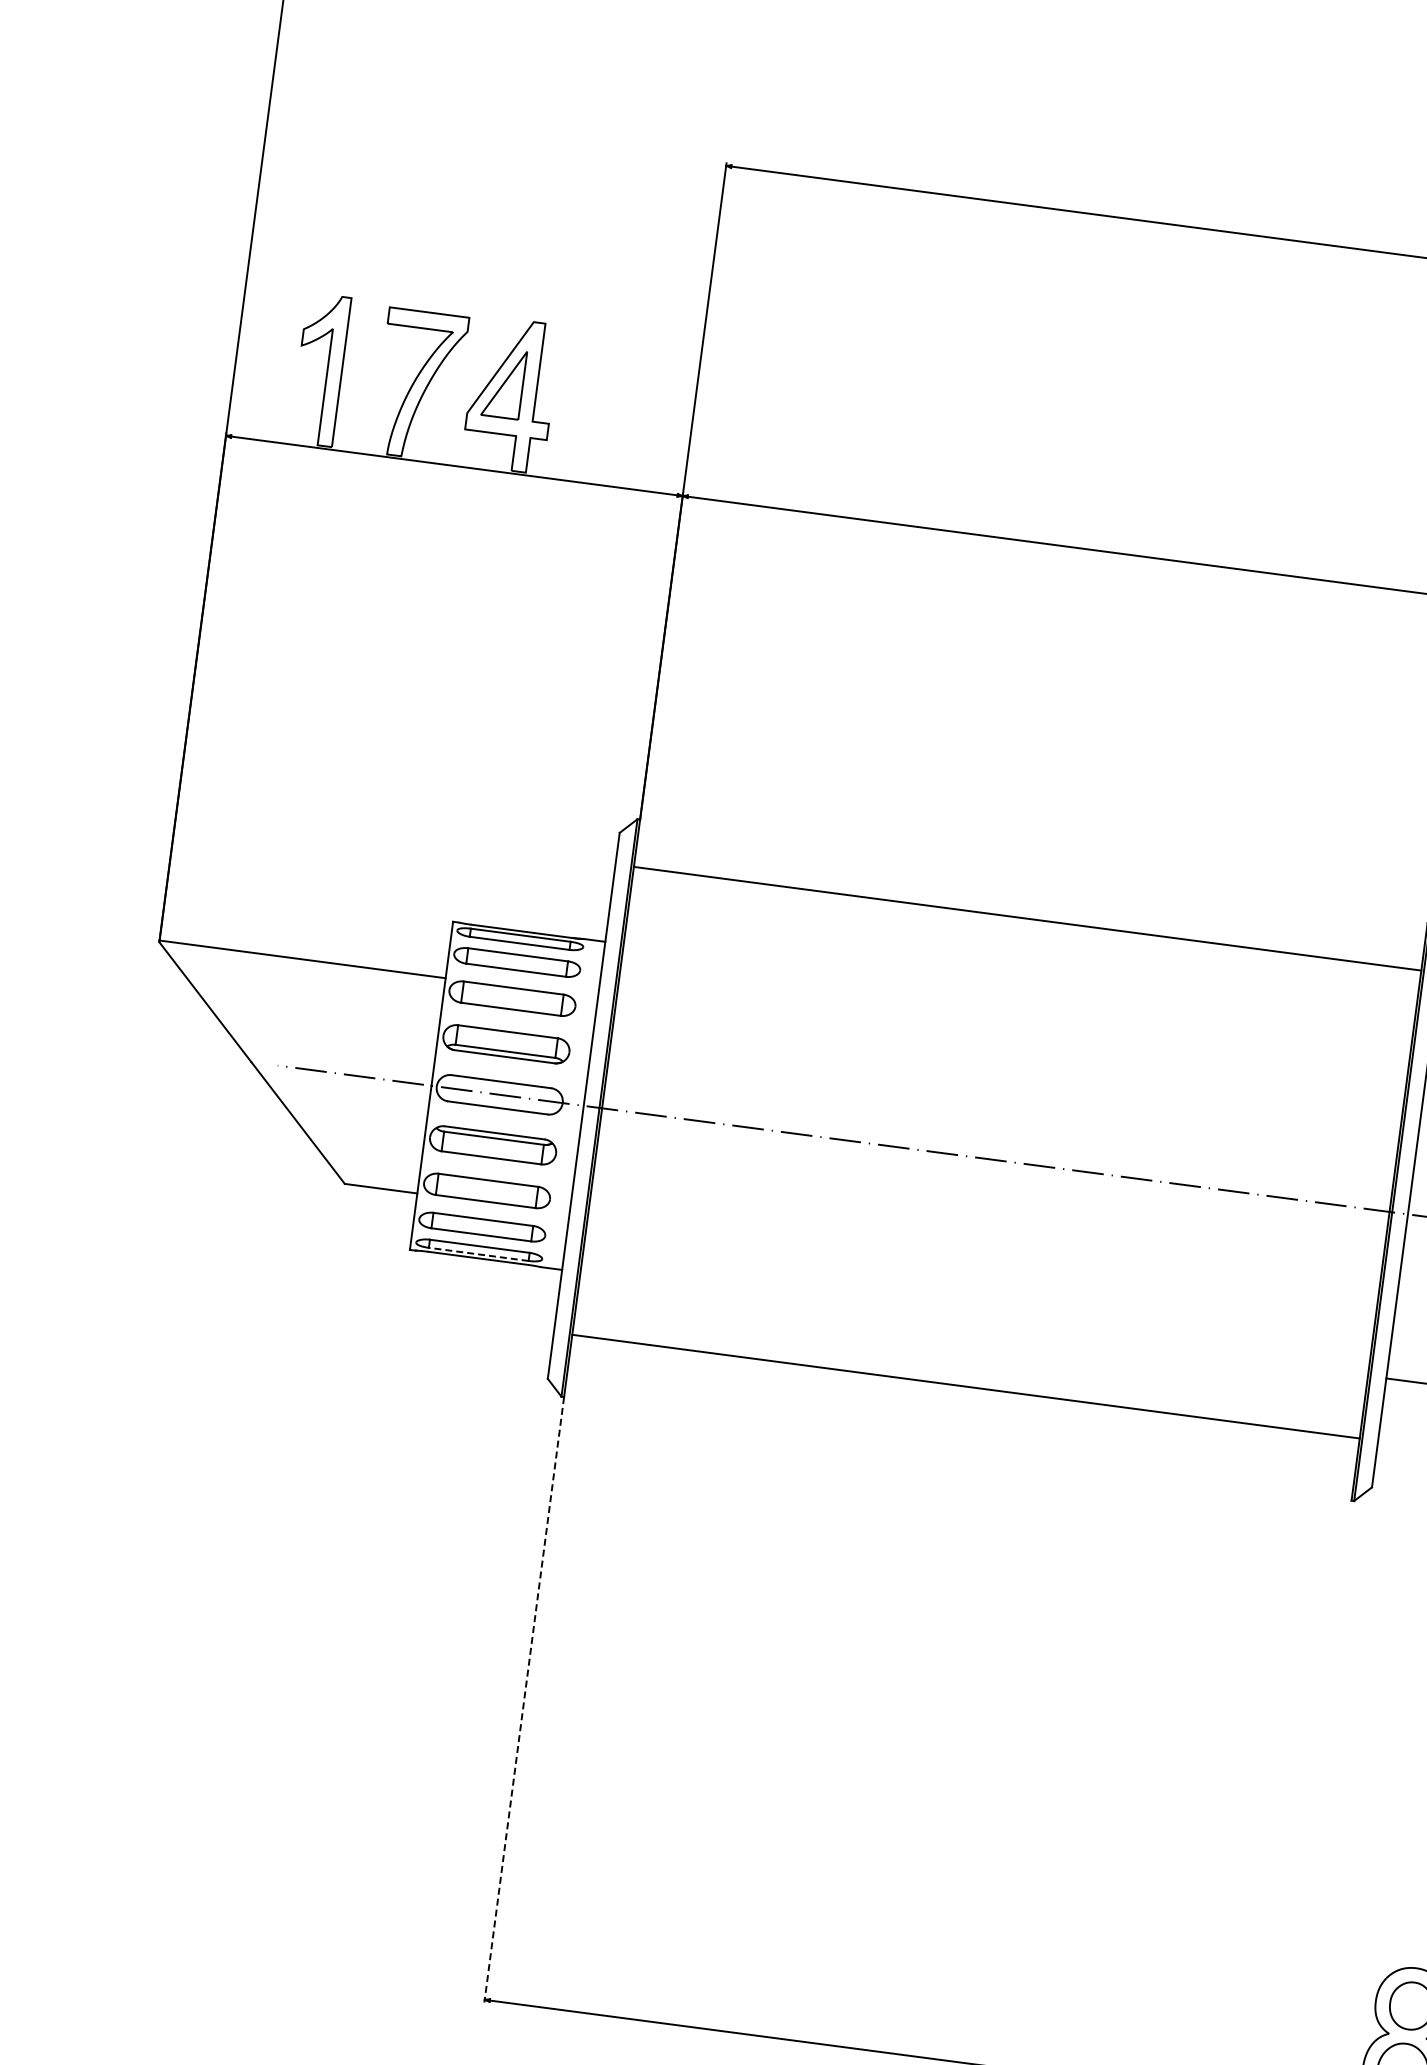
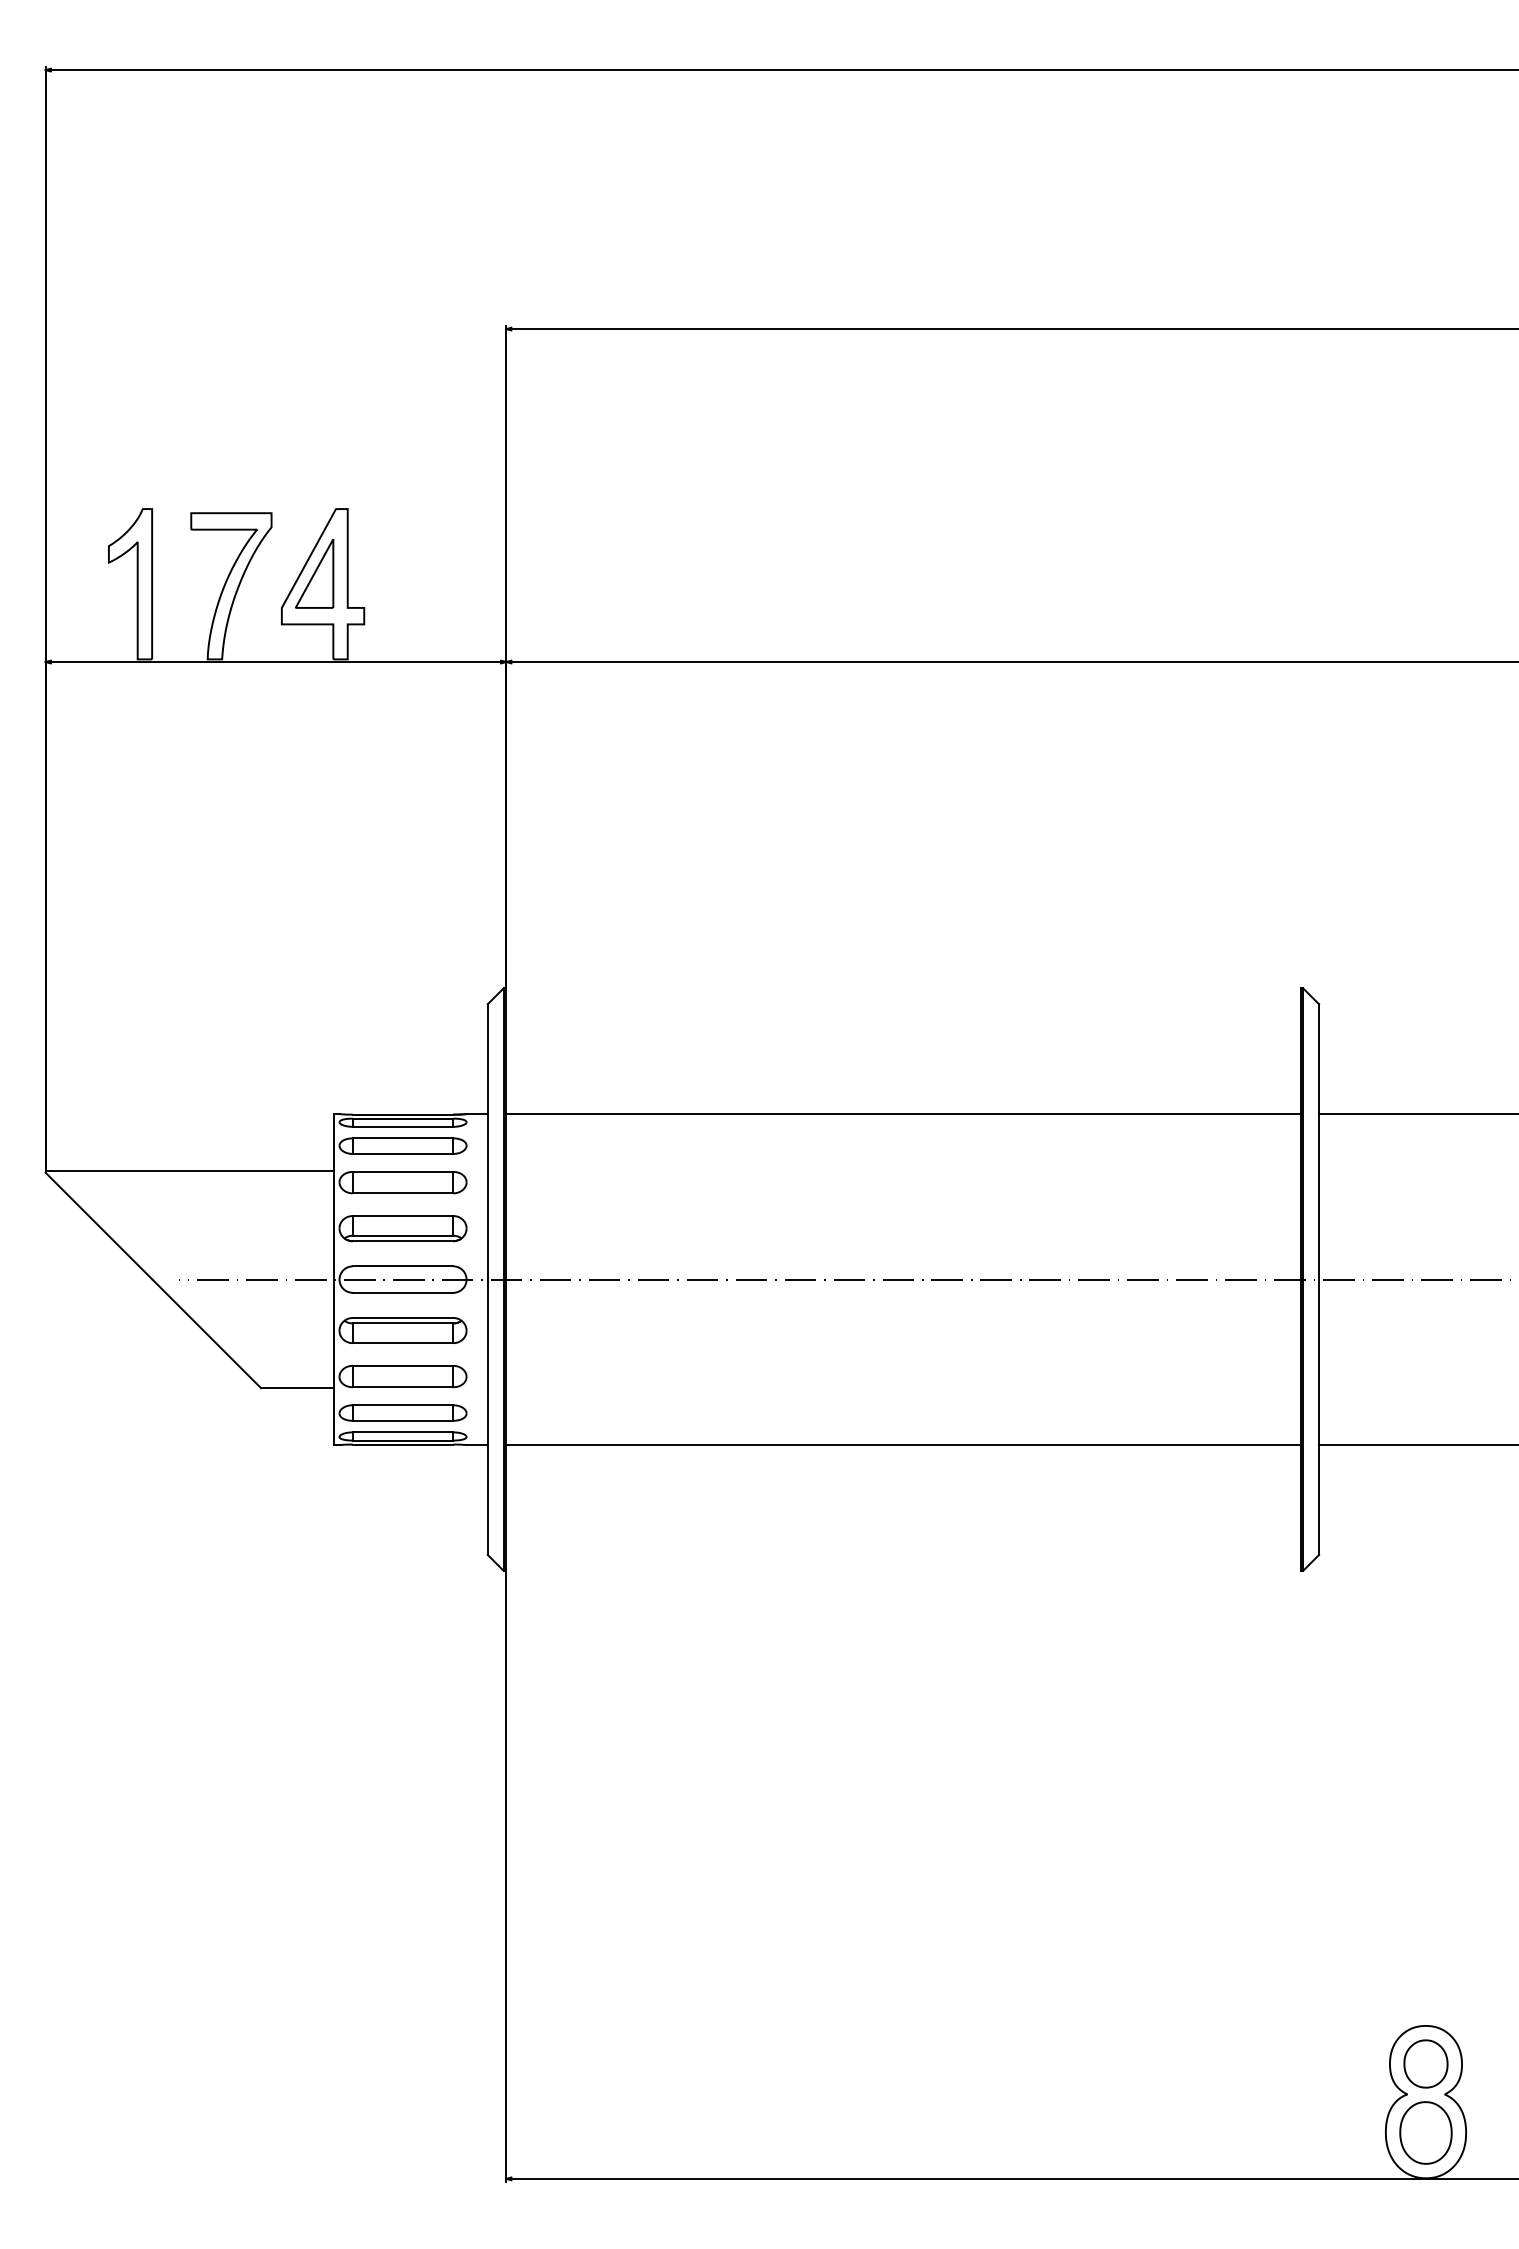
line: (1027, 919) -> (903, 1114), moved
line: (478, 1254) -> (402, 1440), dashed -> solid
line: (966, 1387) -> (903, 1445), moved
line: (524, 1700) -> (506, 1876), dashed -> solid

